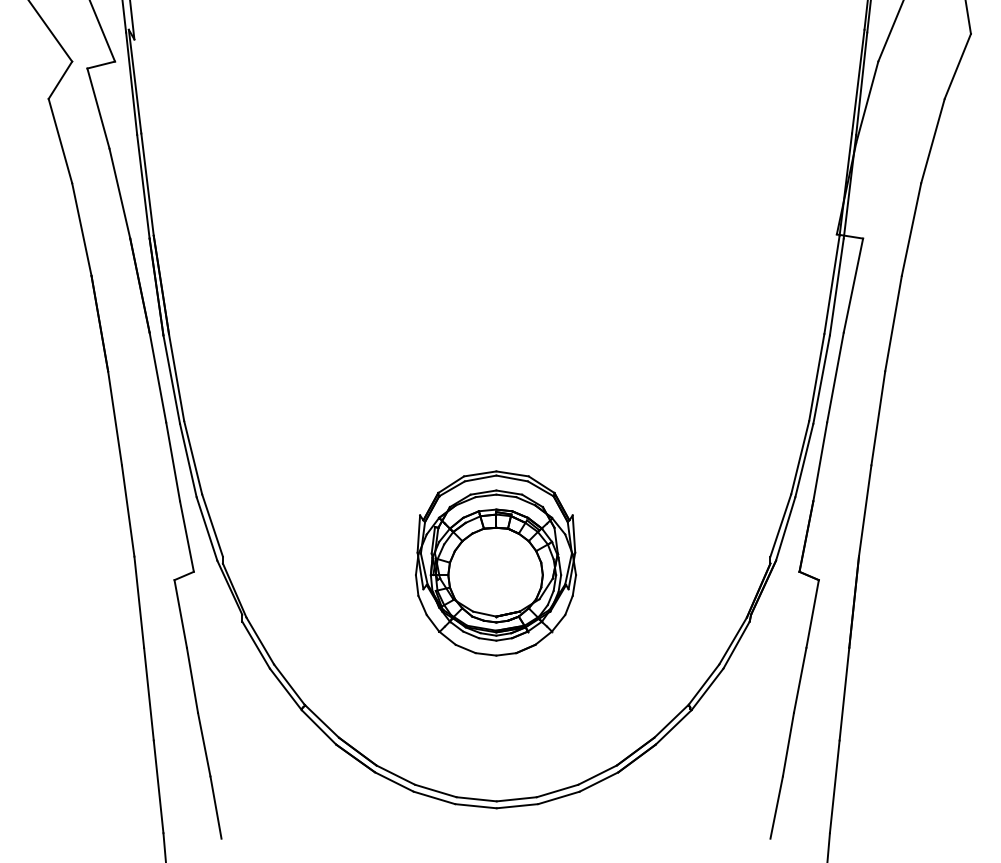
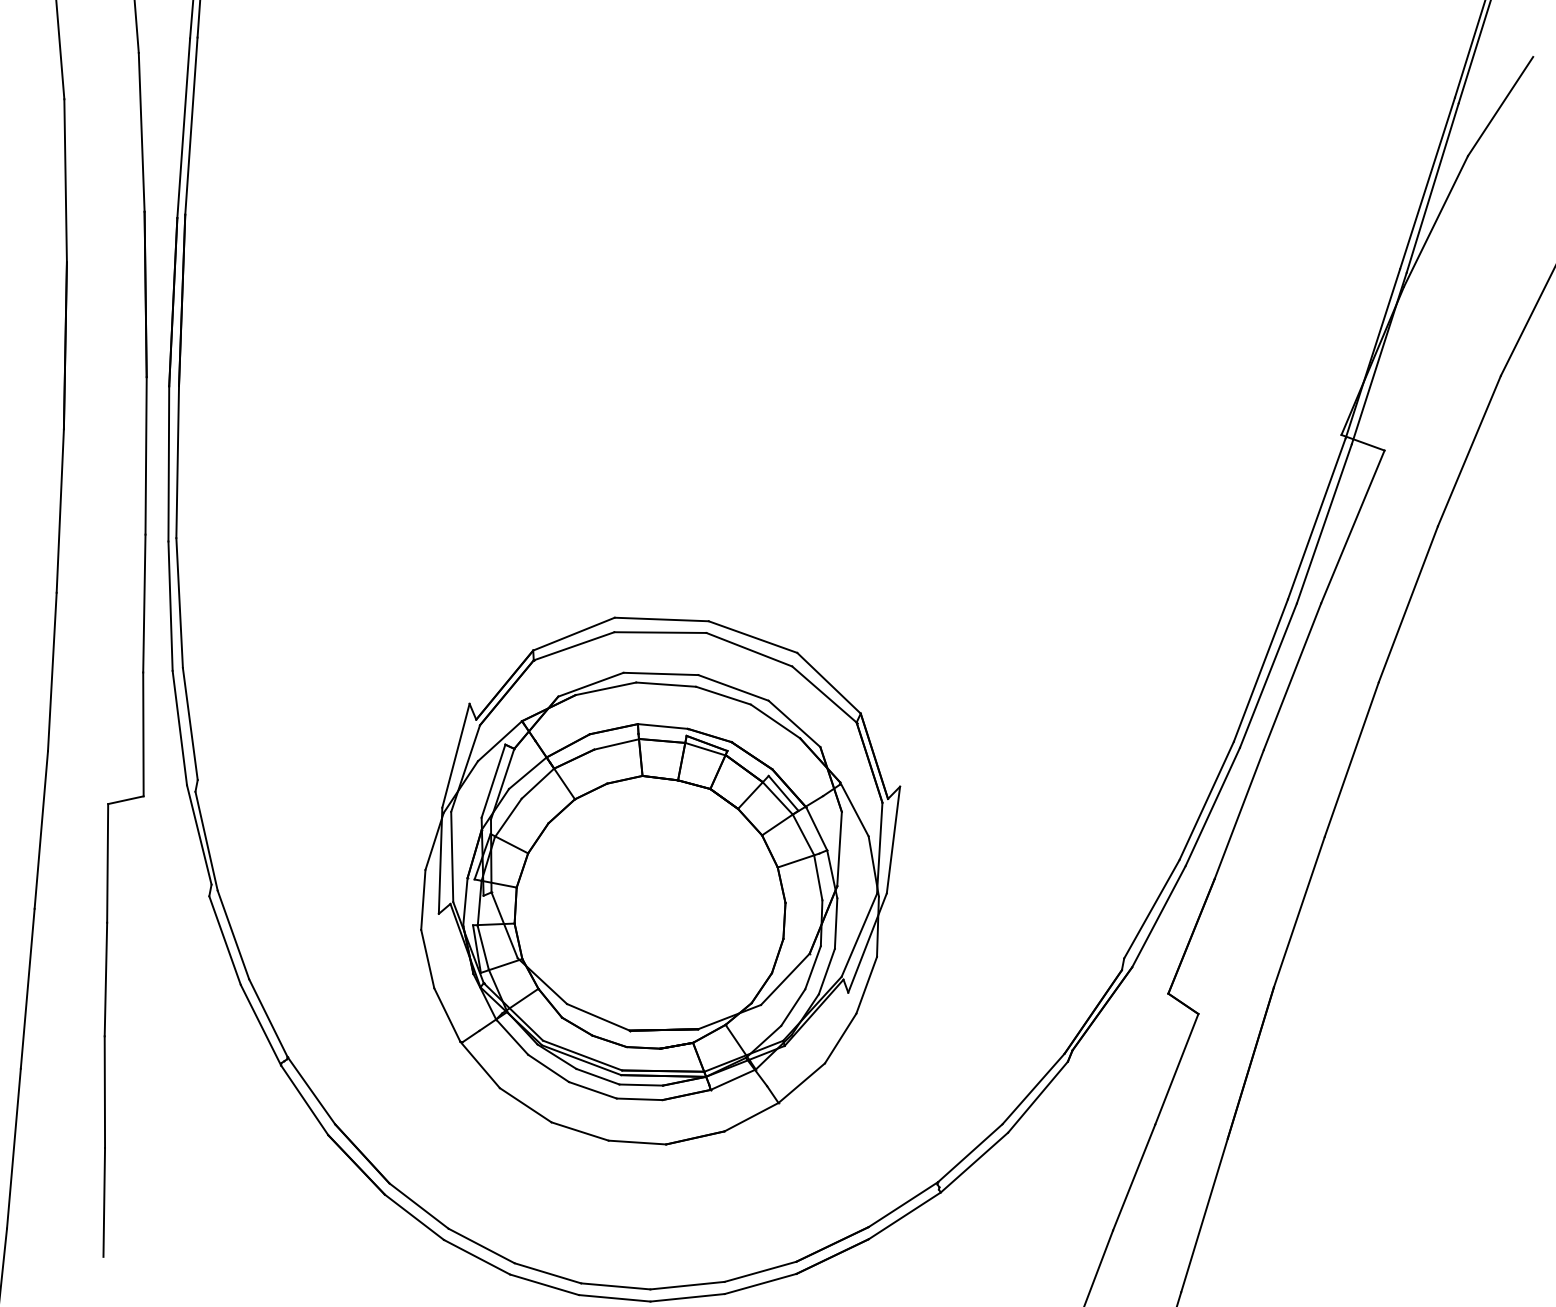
part: (495, 563) -> (656, 880), size x1.67

